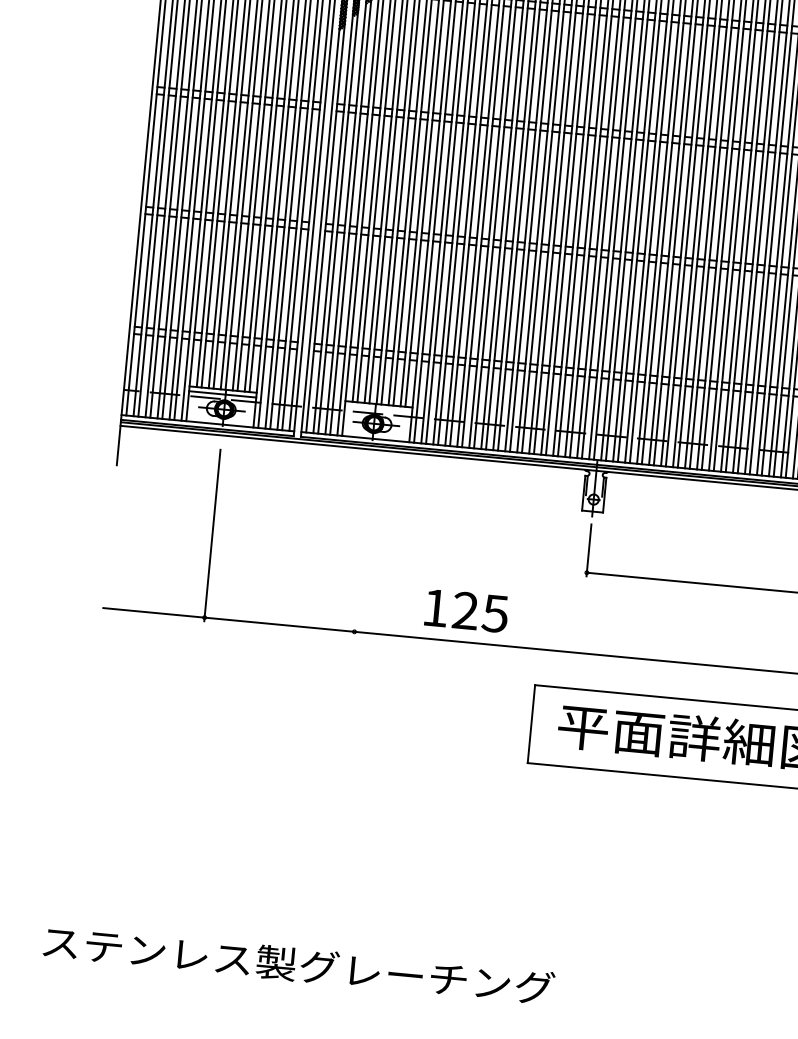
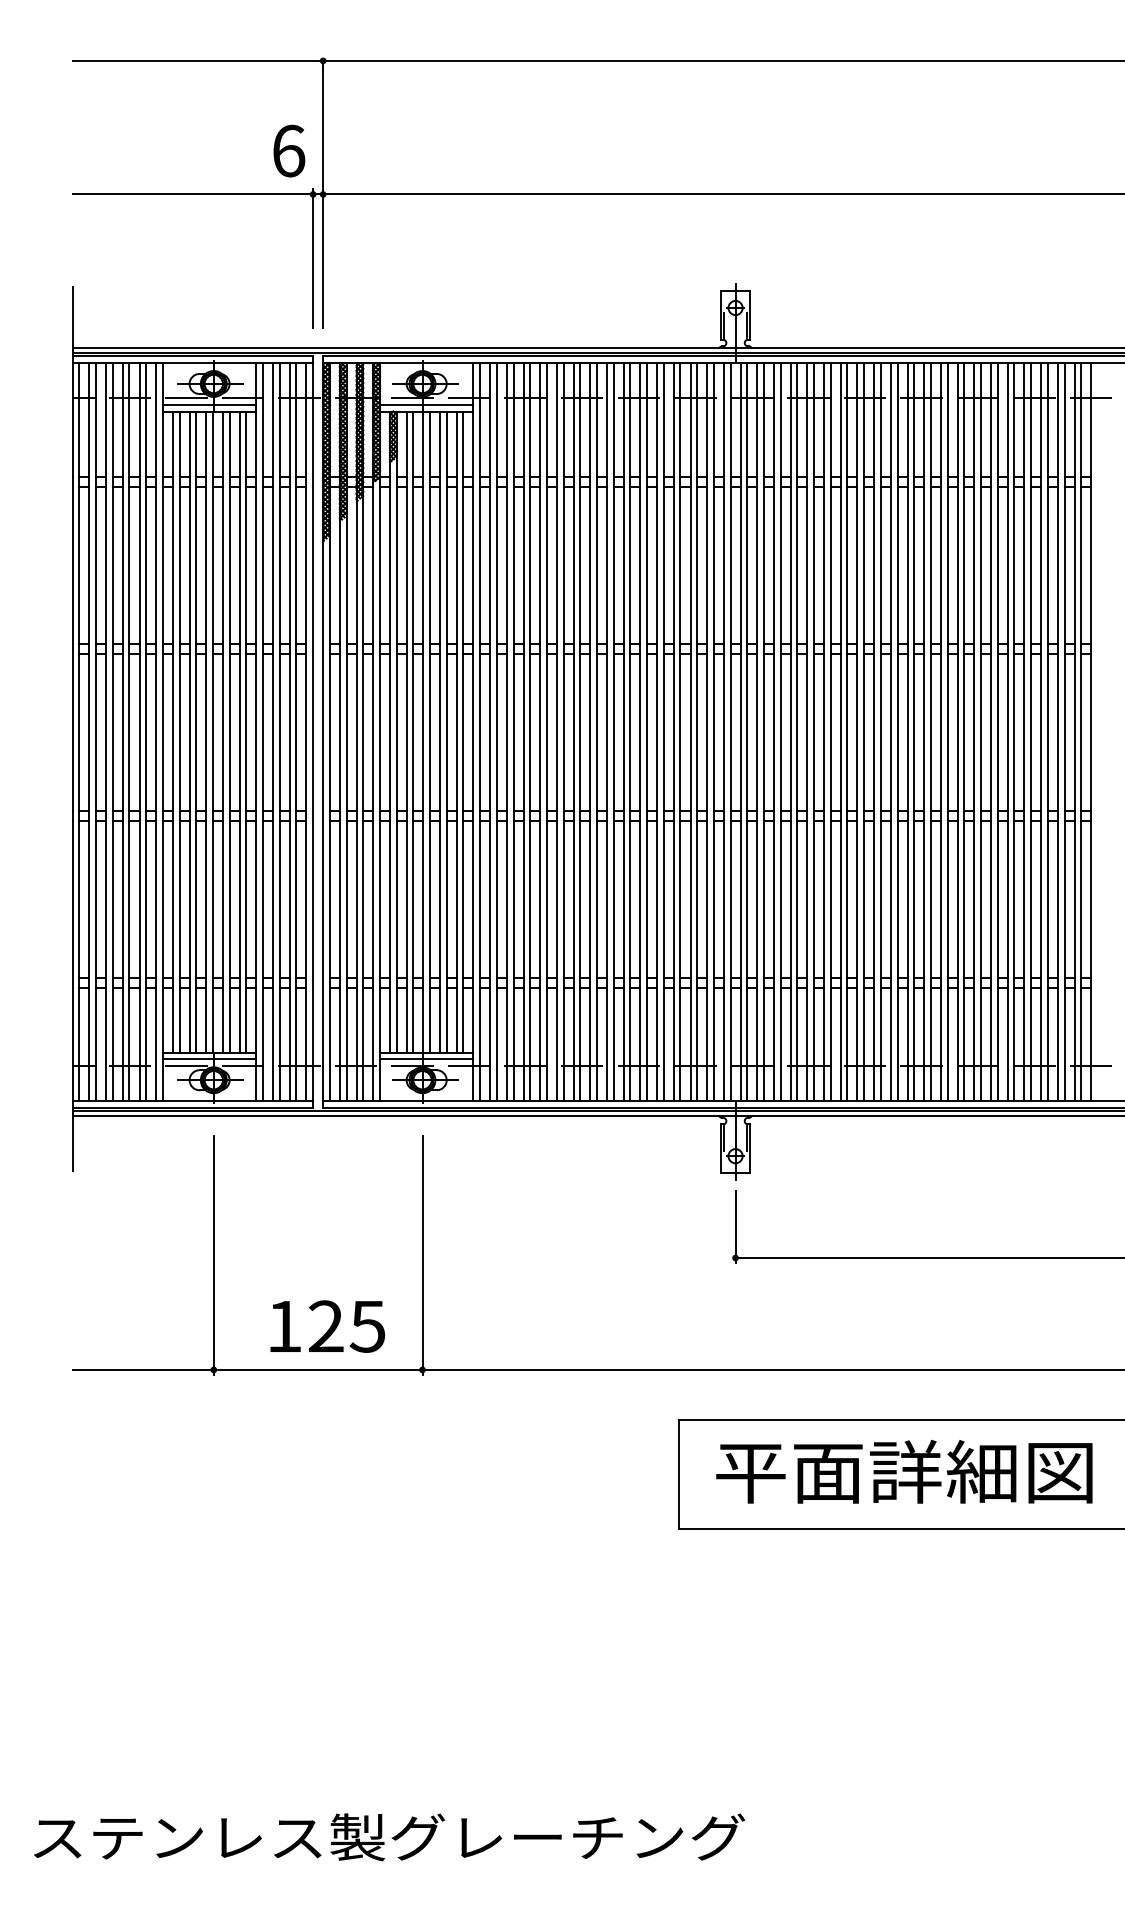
line: (378, 409) -> (426, 1059), added
line: (362, 549) -> (422, 1255), added
text: (466, 610) -> (327, 1326), moved

